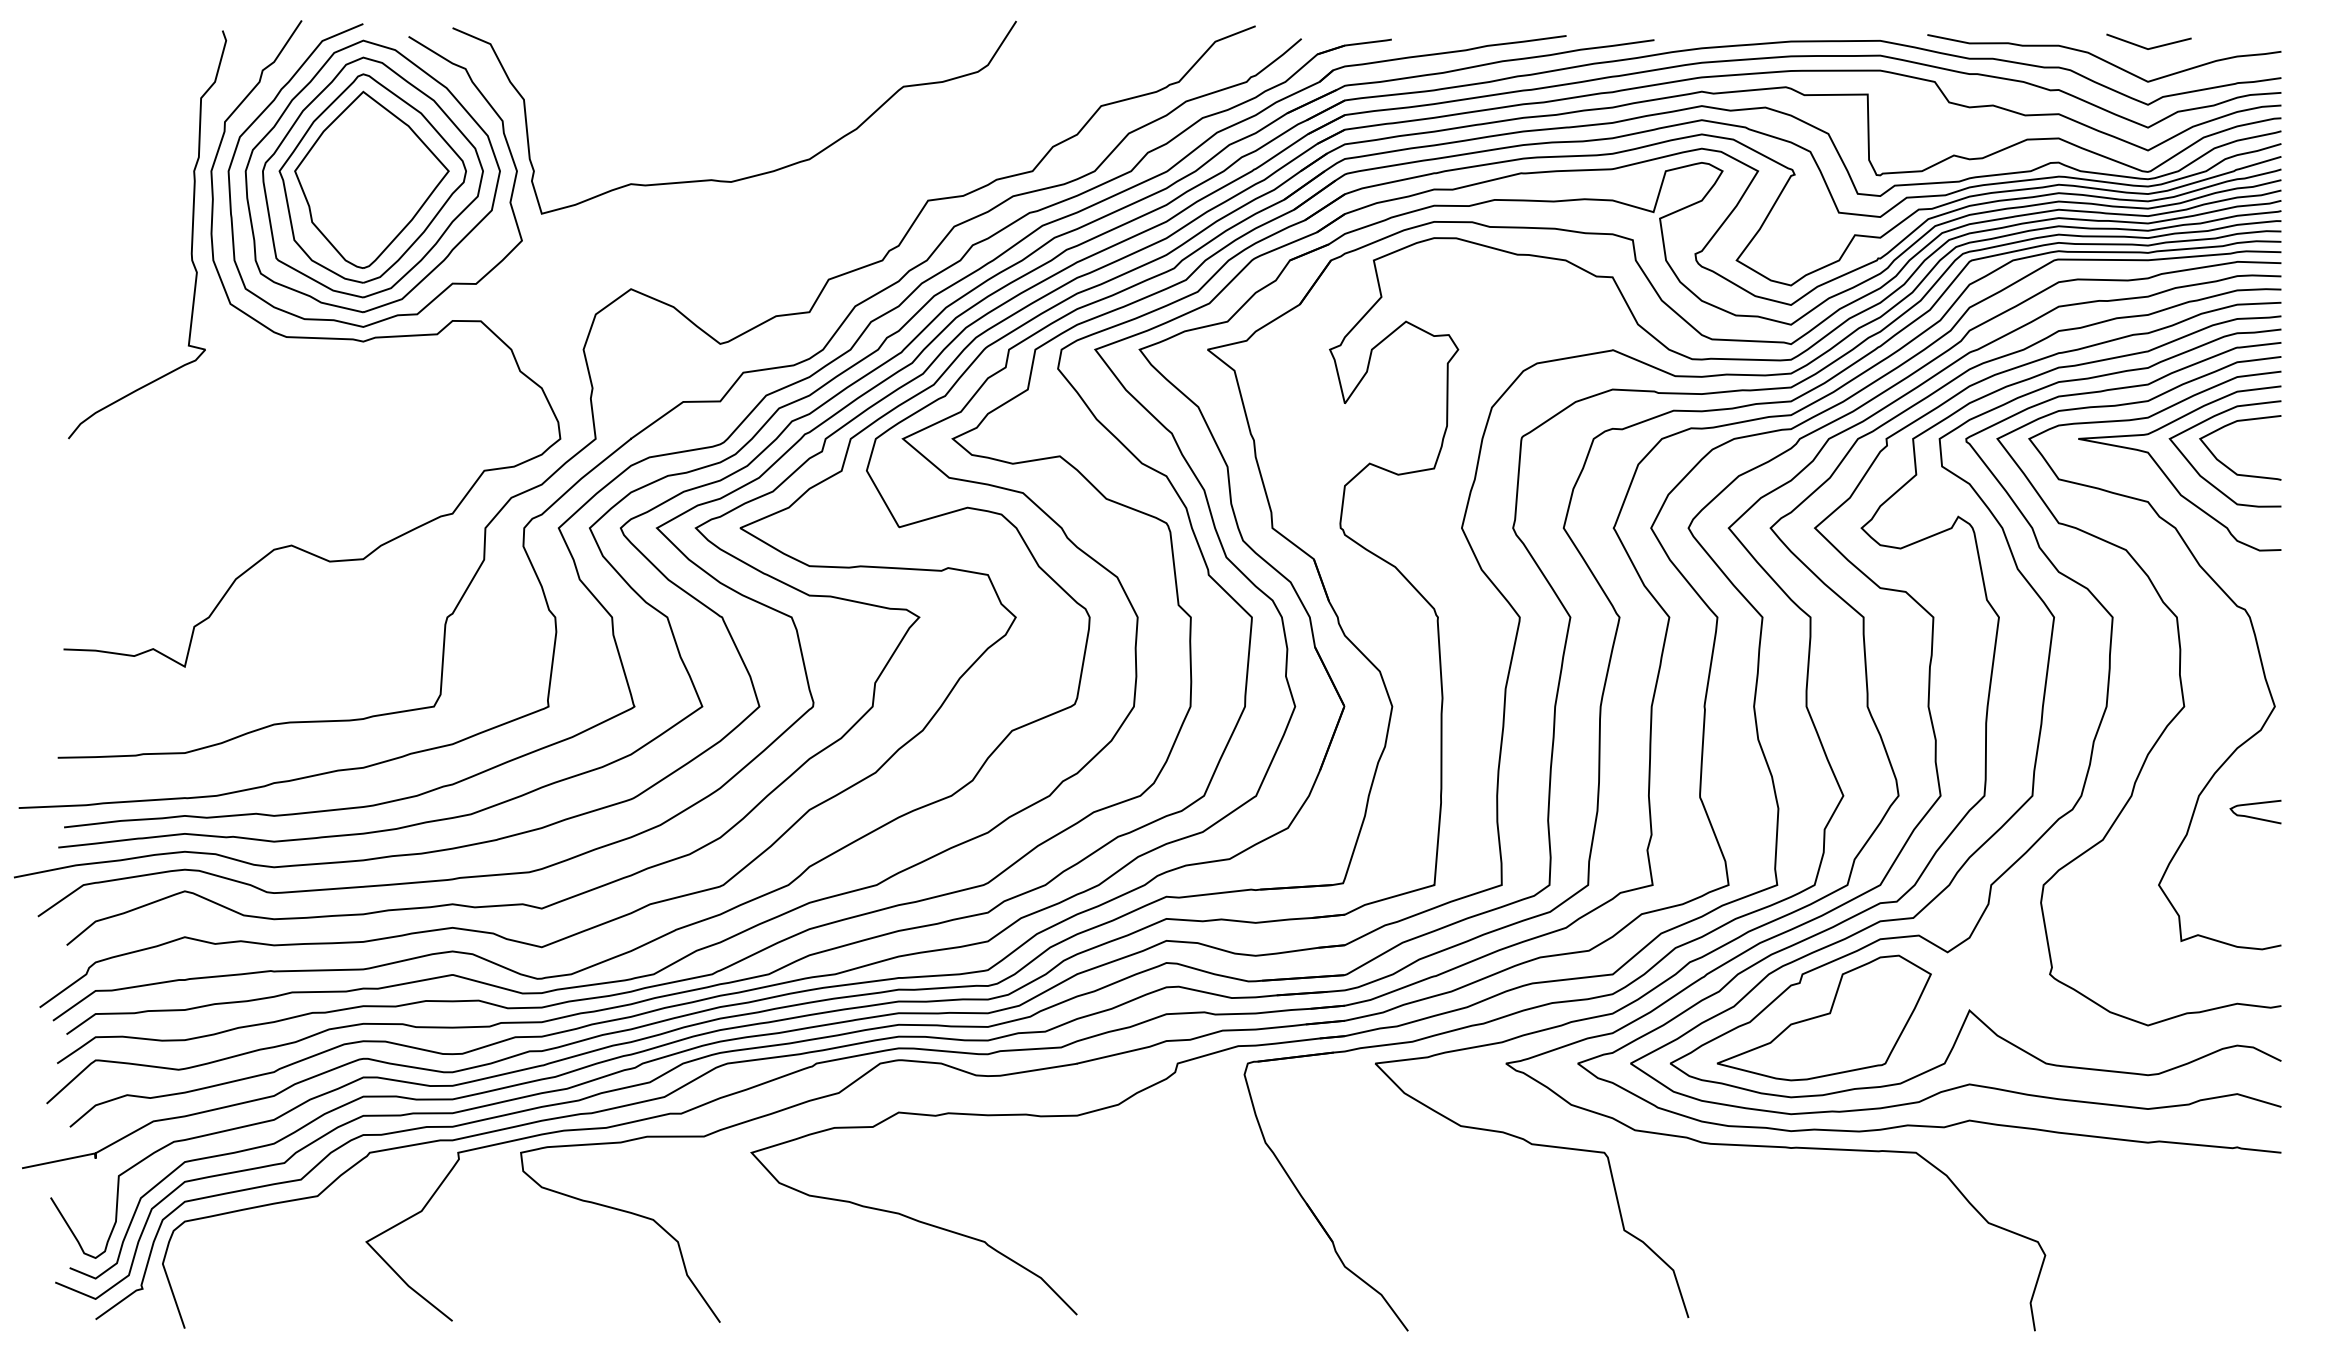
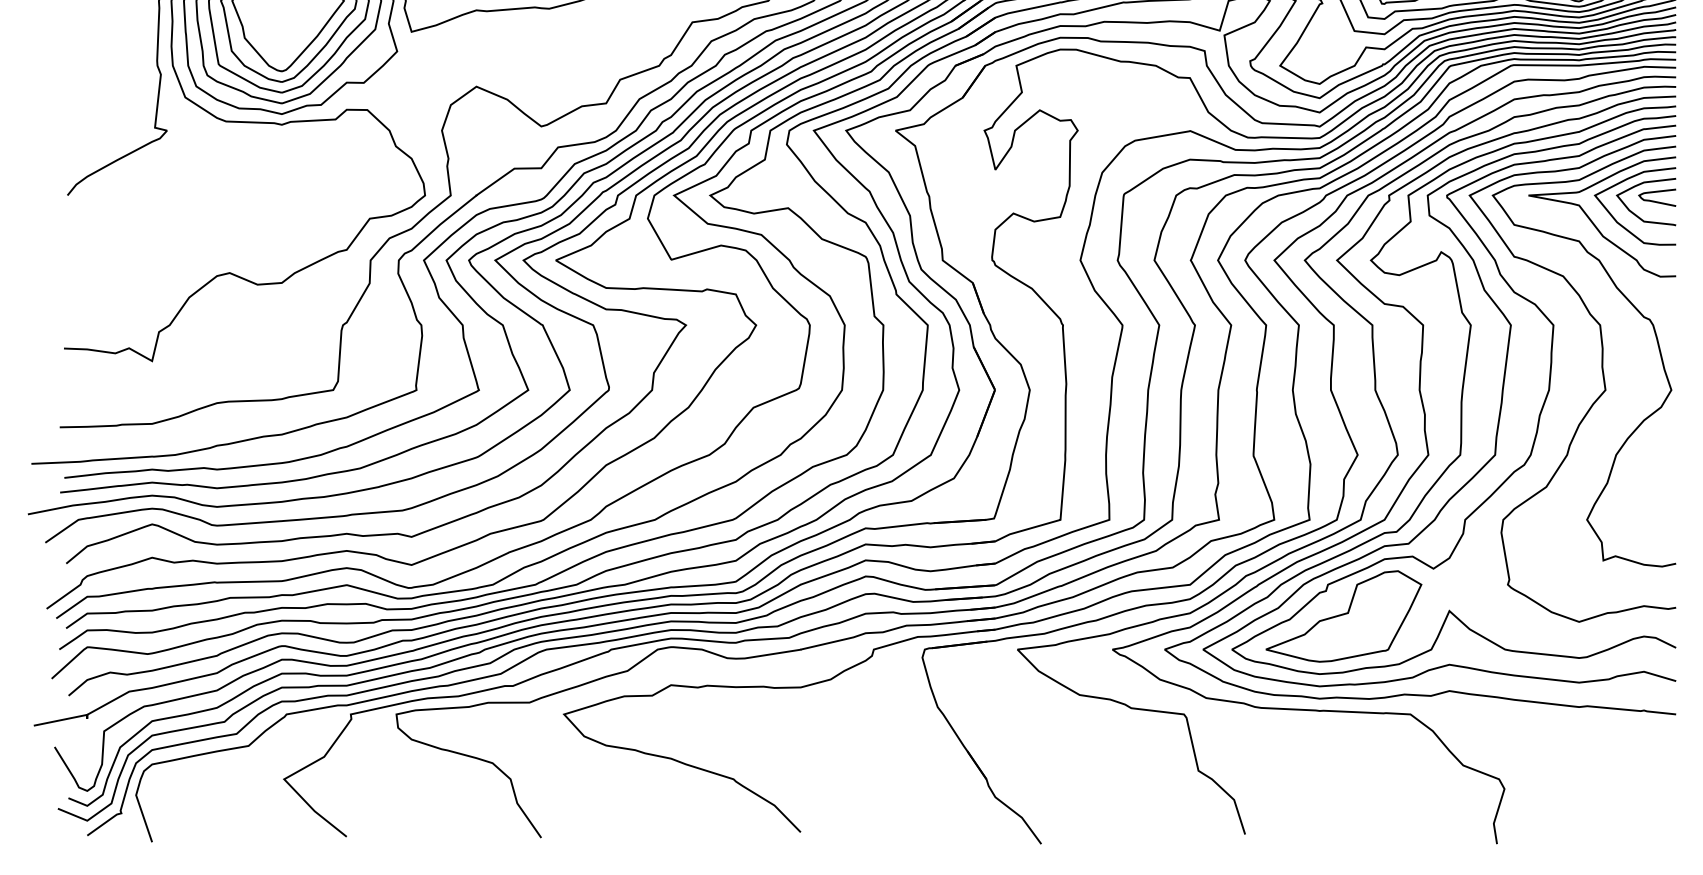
curve: (2252, 816) -> (1655, 201), moved

